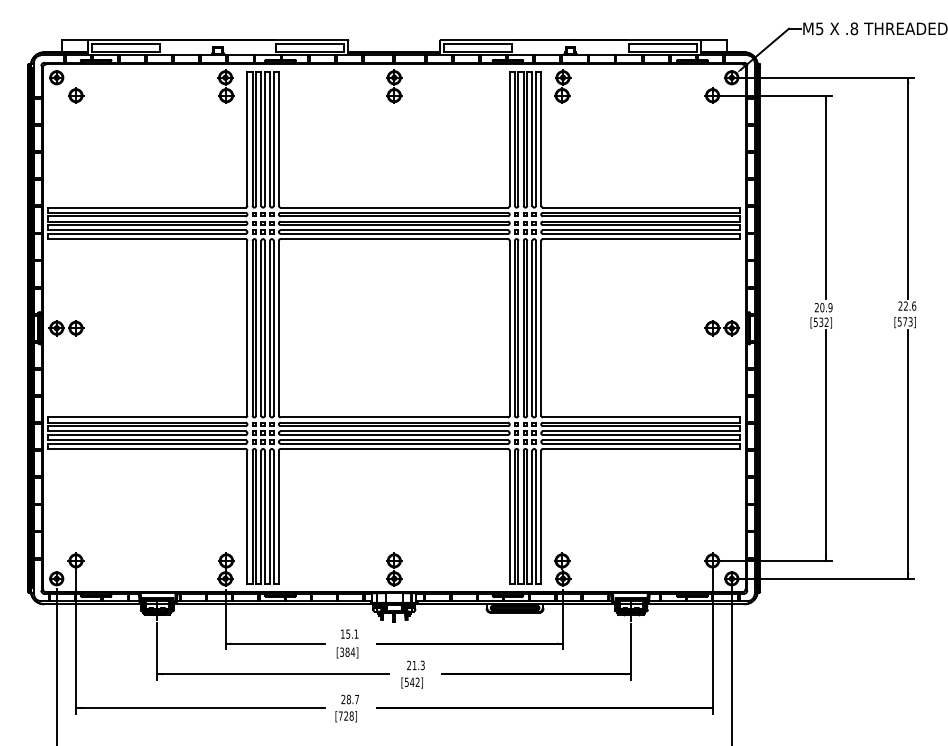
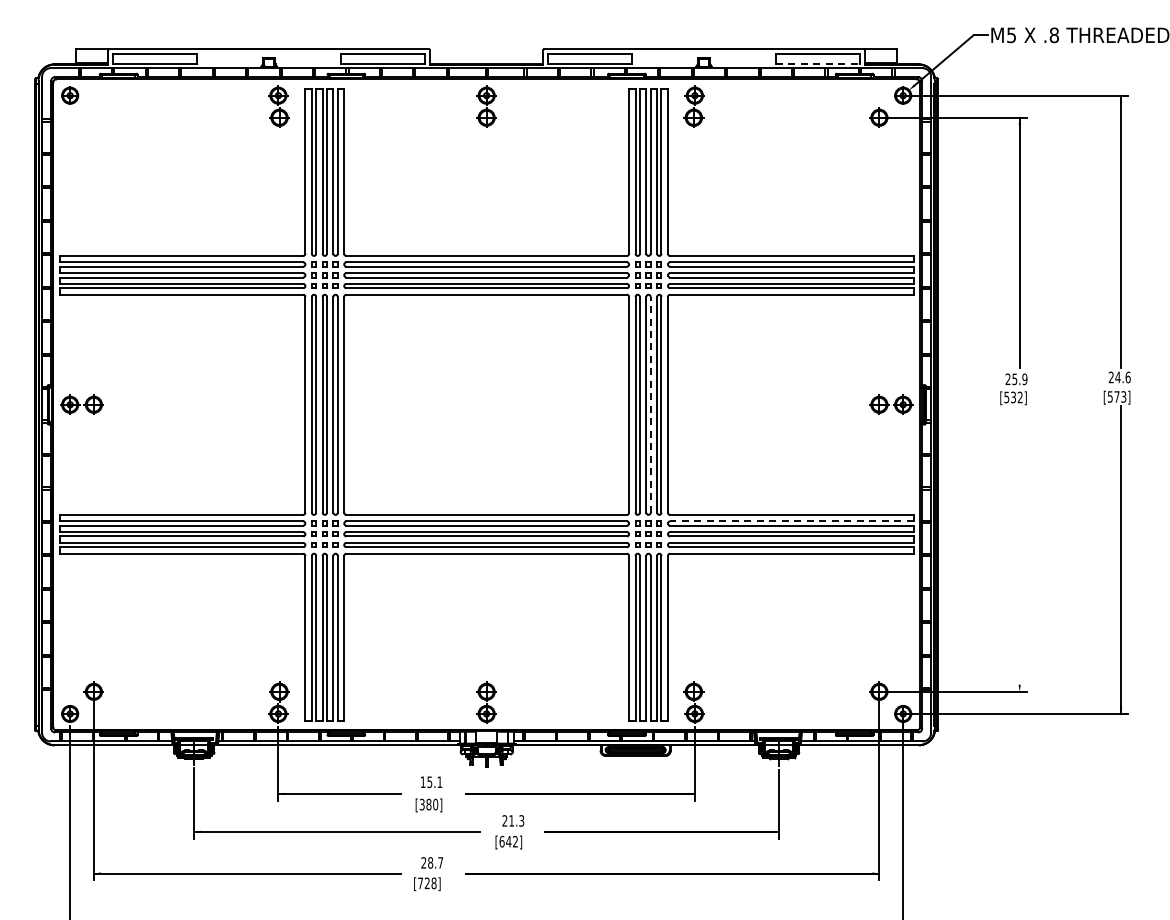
line: (663, 51) -> (818, 63), solid -> dashed
part: (75, 95) -> (93, 117), removed
text: (905, 306) -> (1117, 377), 22.6 -> 24.6
text: (822, 307) -> (1014, 379), 20.9 -> 25.9
line: (527, 328) -> (650, 404), solid -> dashed
line: (641, 422) -> (791, 521), solid -> dashed
line: (826, 444) -> (1019, 548), removed
text: (352, 652) -> (435, 804), [384] -> [380]
text: (406, 682) -> (501, 841), [542] -> [642]

